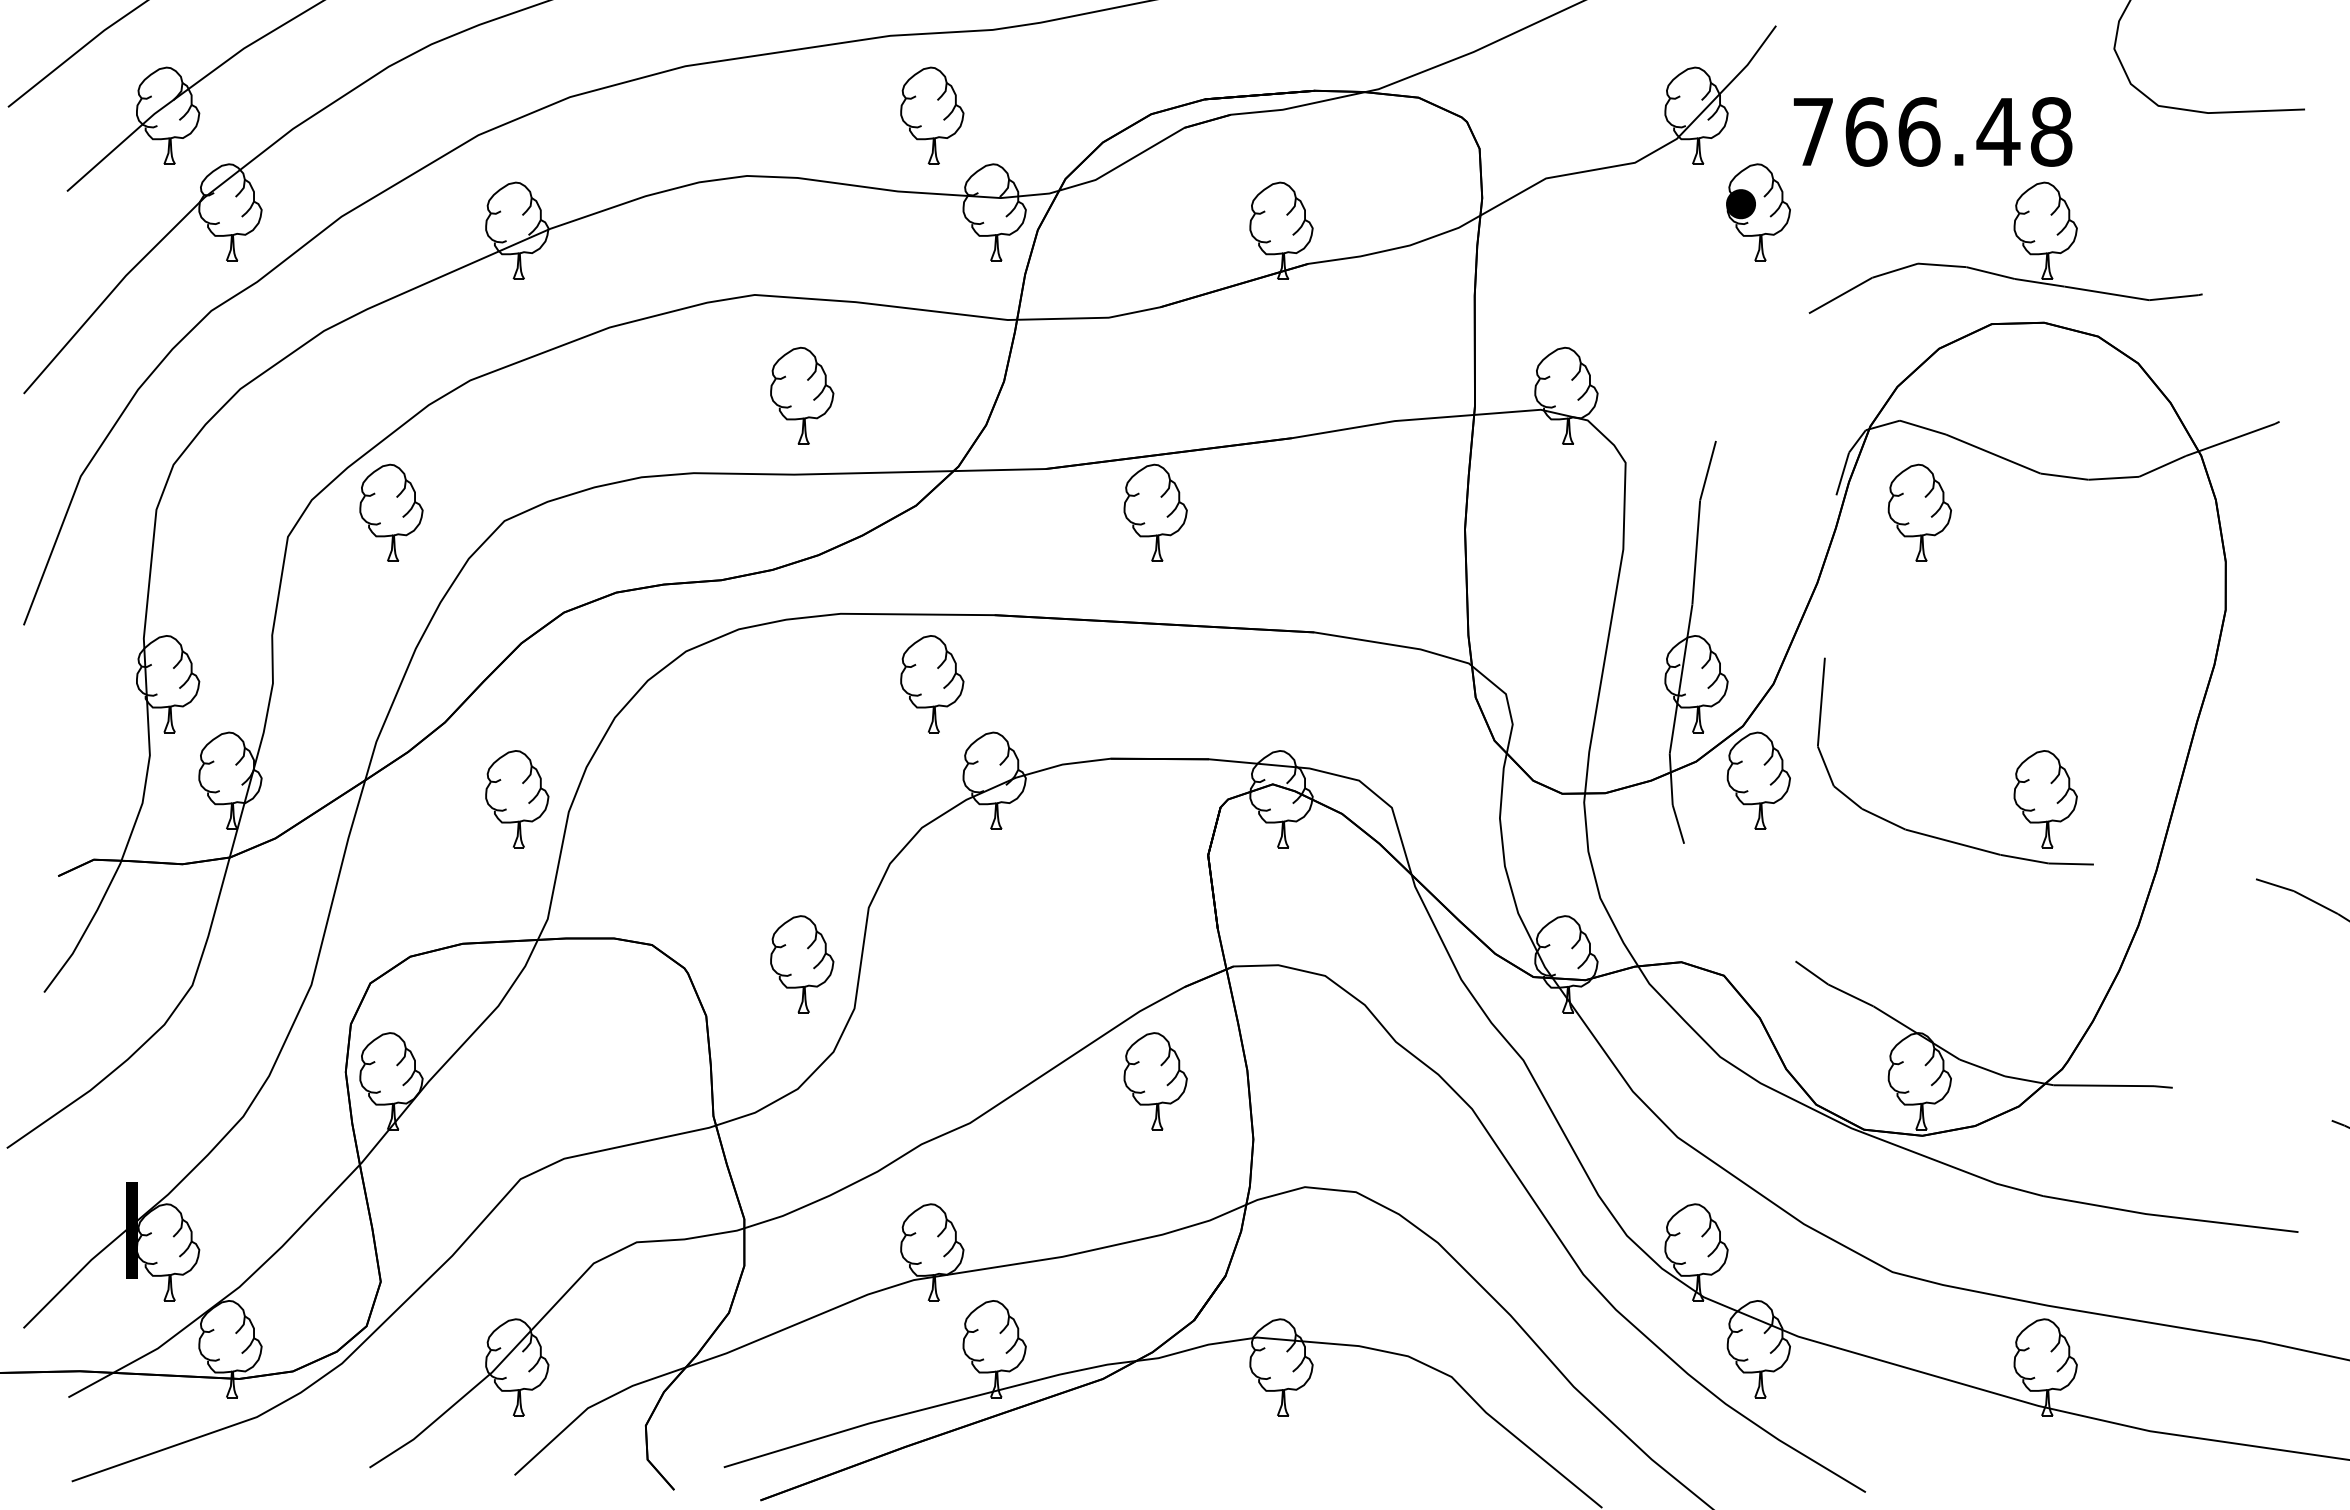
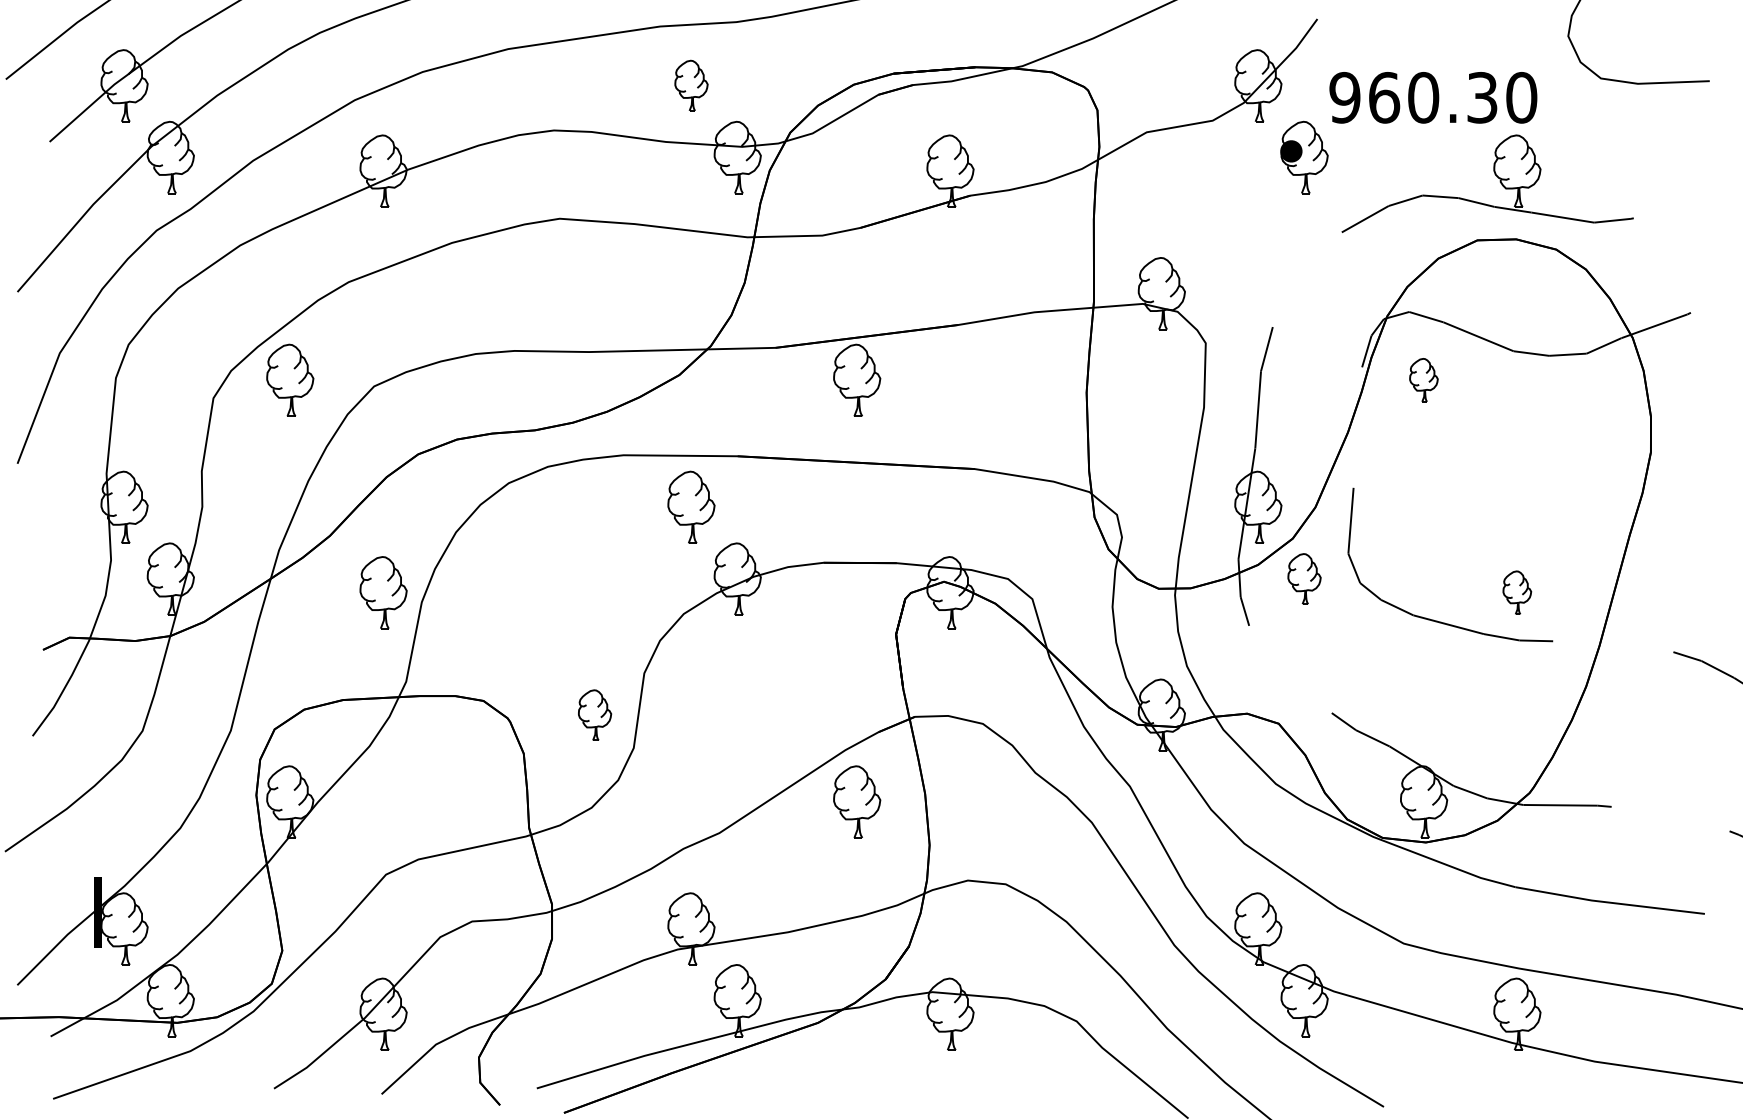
part: (932, 115) -> (691, 85), size x0.7
text: (1932, 131) -> (1433, 97), 766.48 -> 960.30
part: (802, 395) -> (595, 293), removed
part: (1919, 512) -> (1423, 380), size x0.6
part: (1758, 780) -> (1304, 578), size x0.7
part: (2045, 799) -> (1517, 593), size x0.6
part: (802, 964) -> (595, 715), size x0.7

